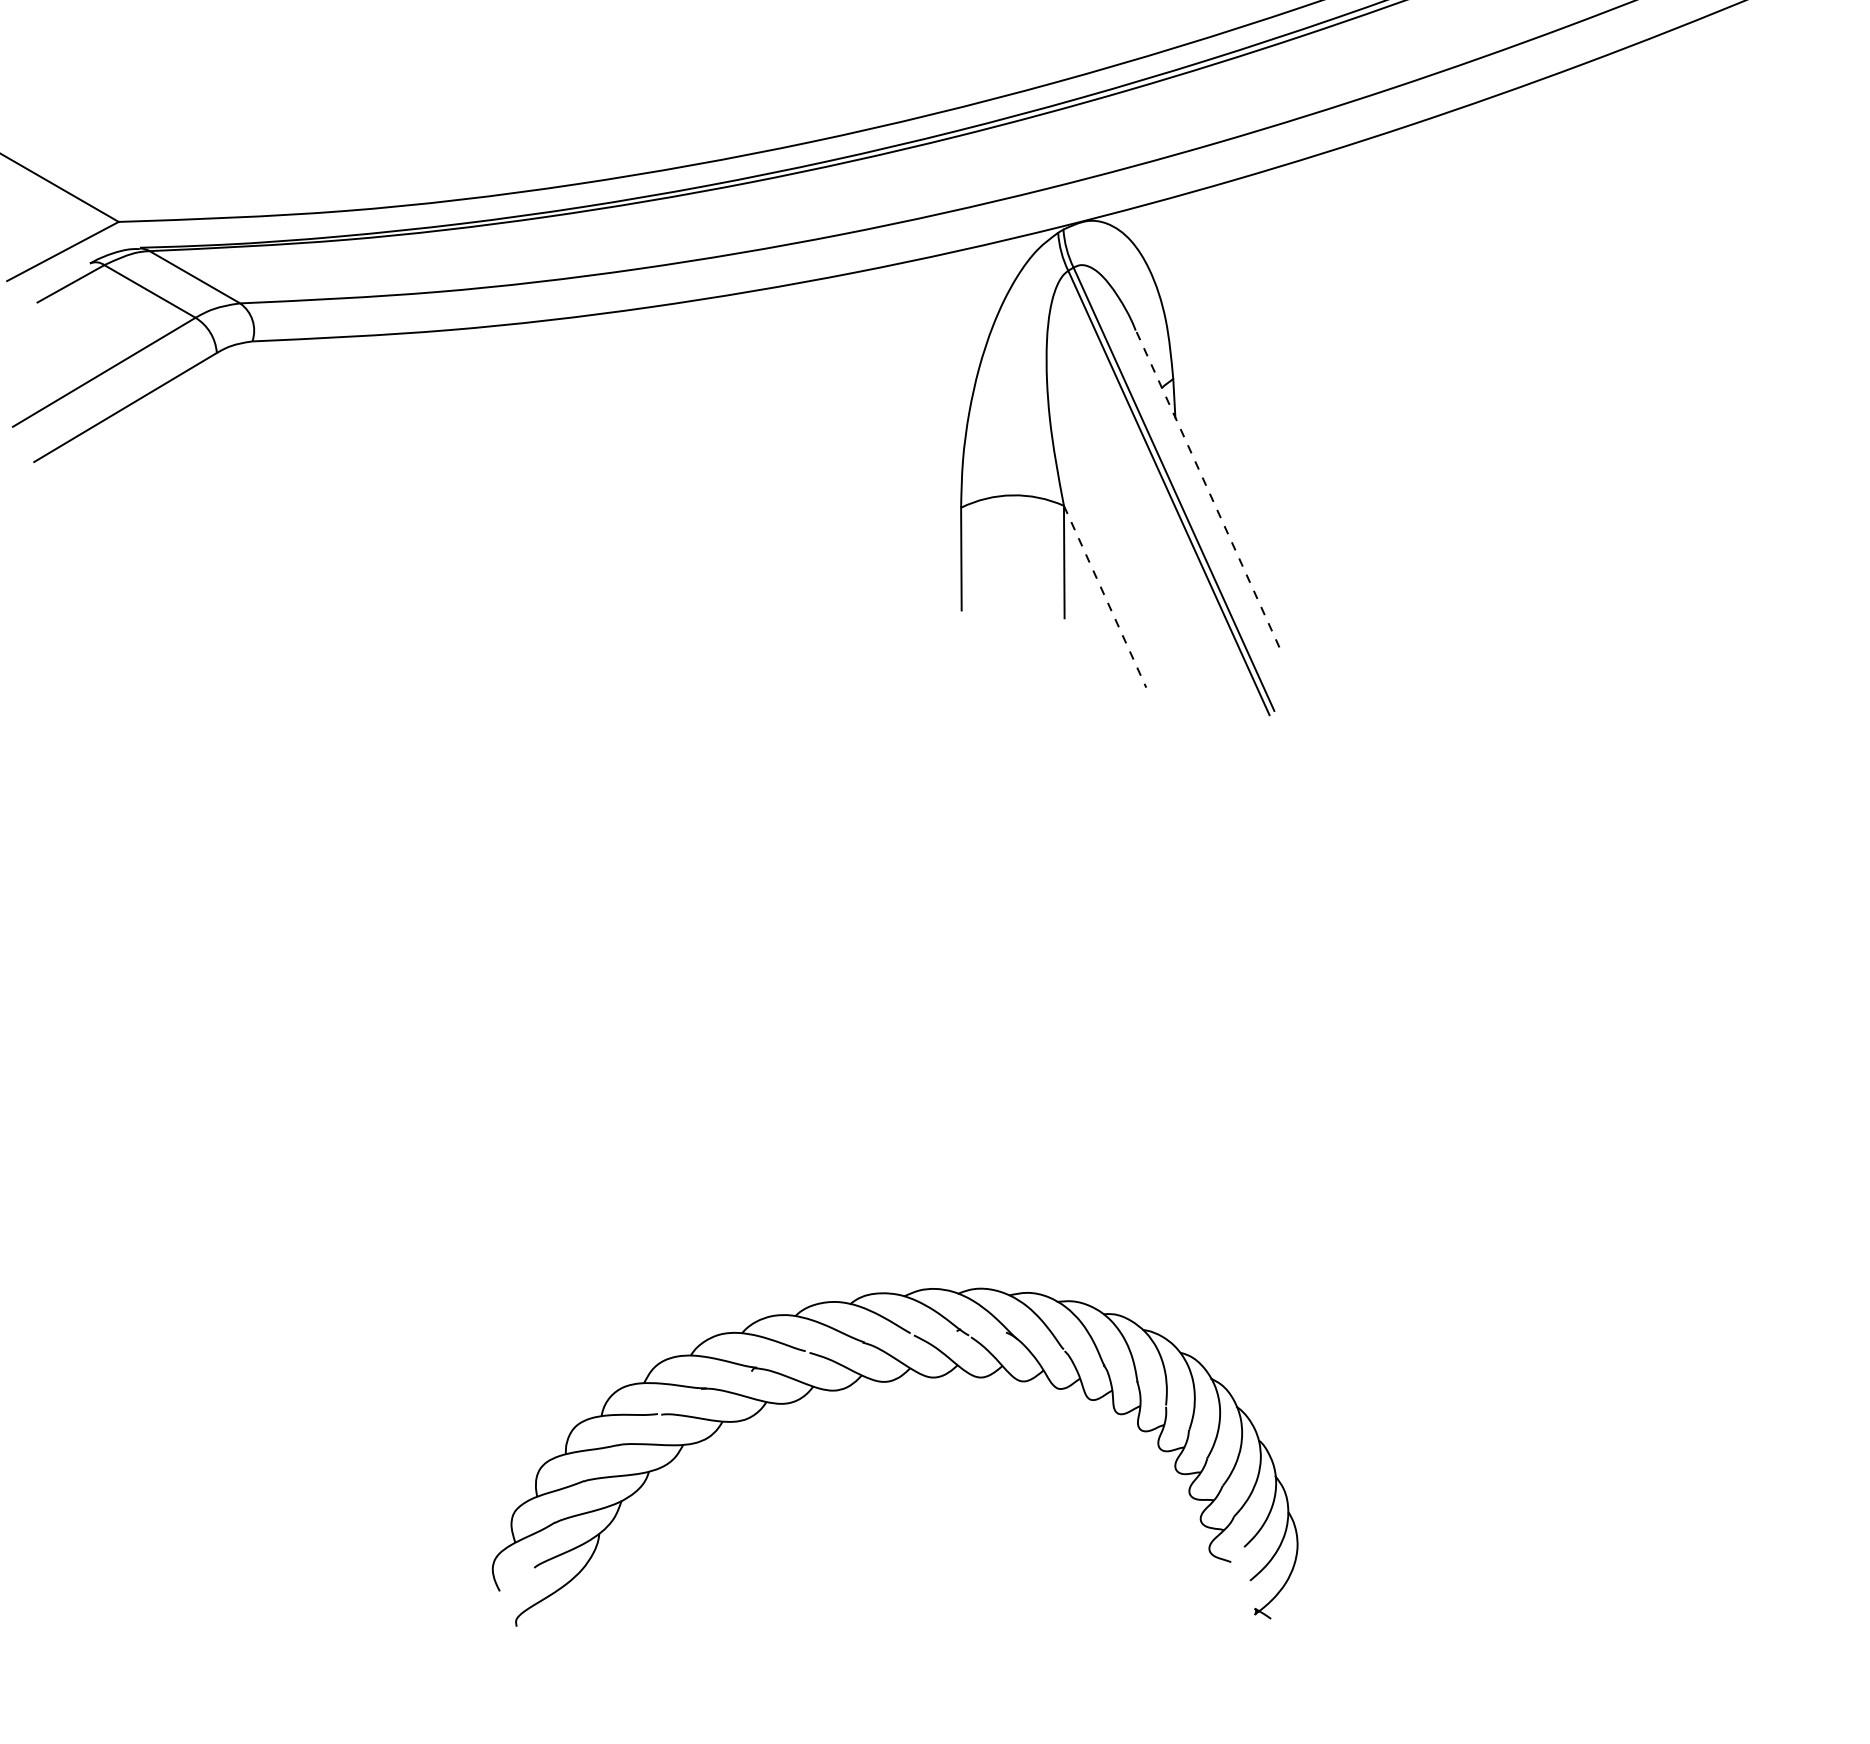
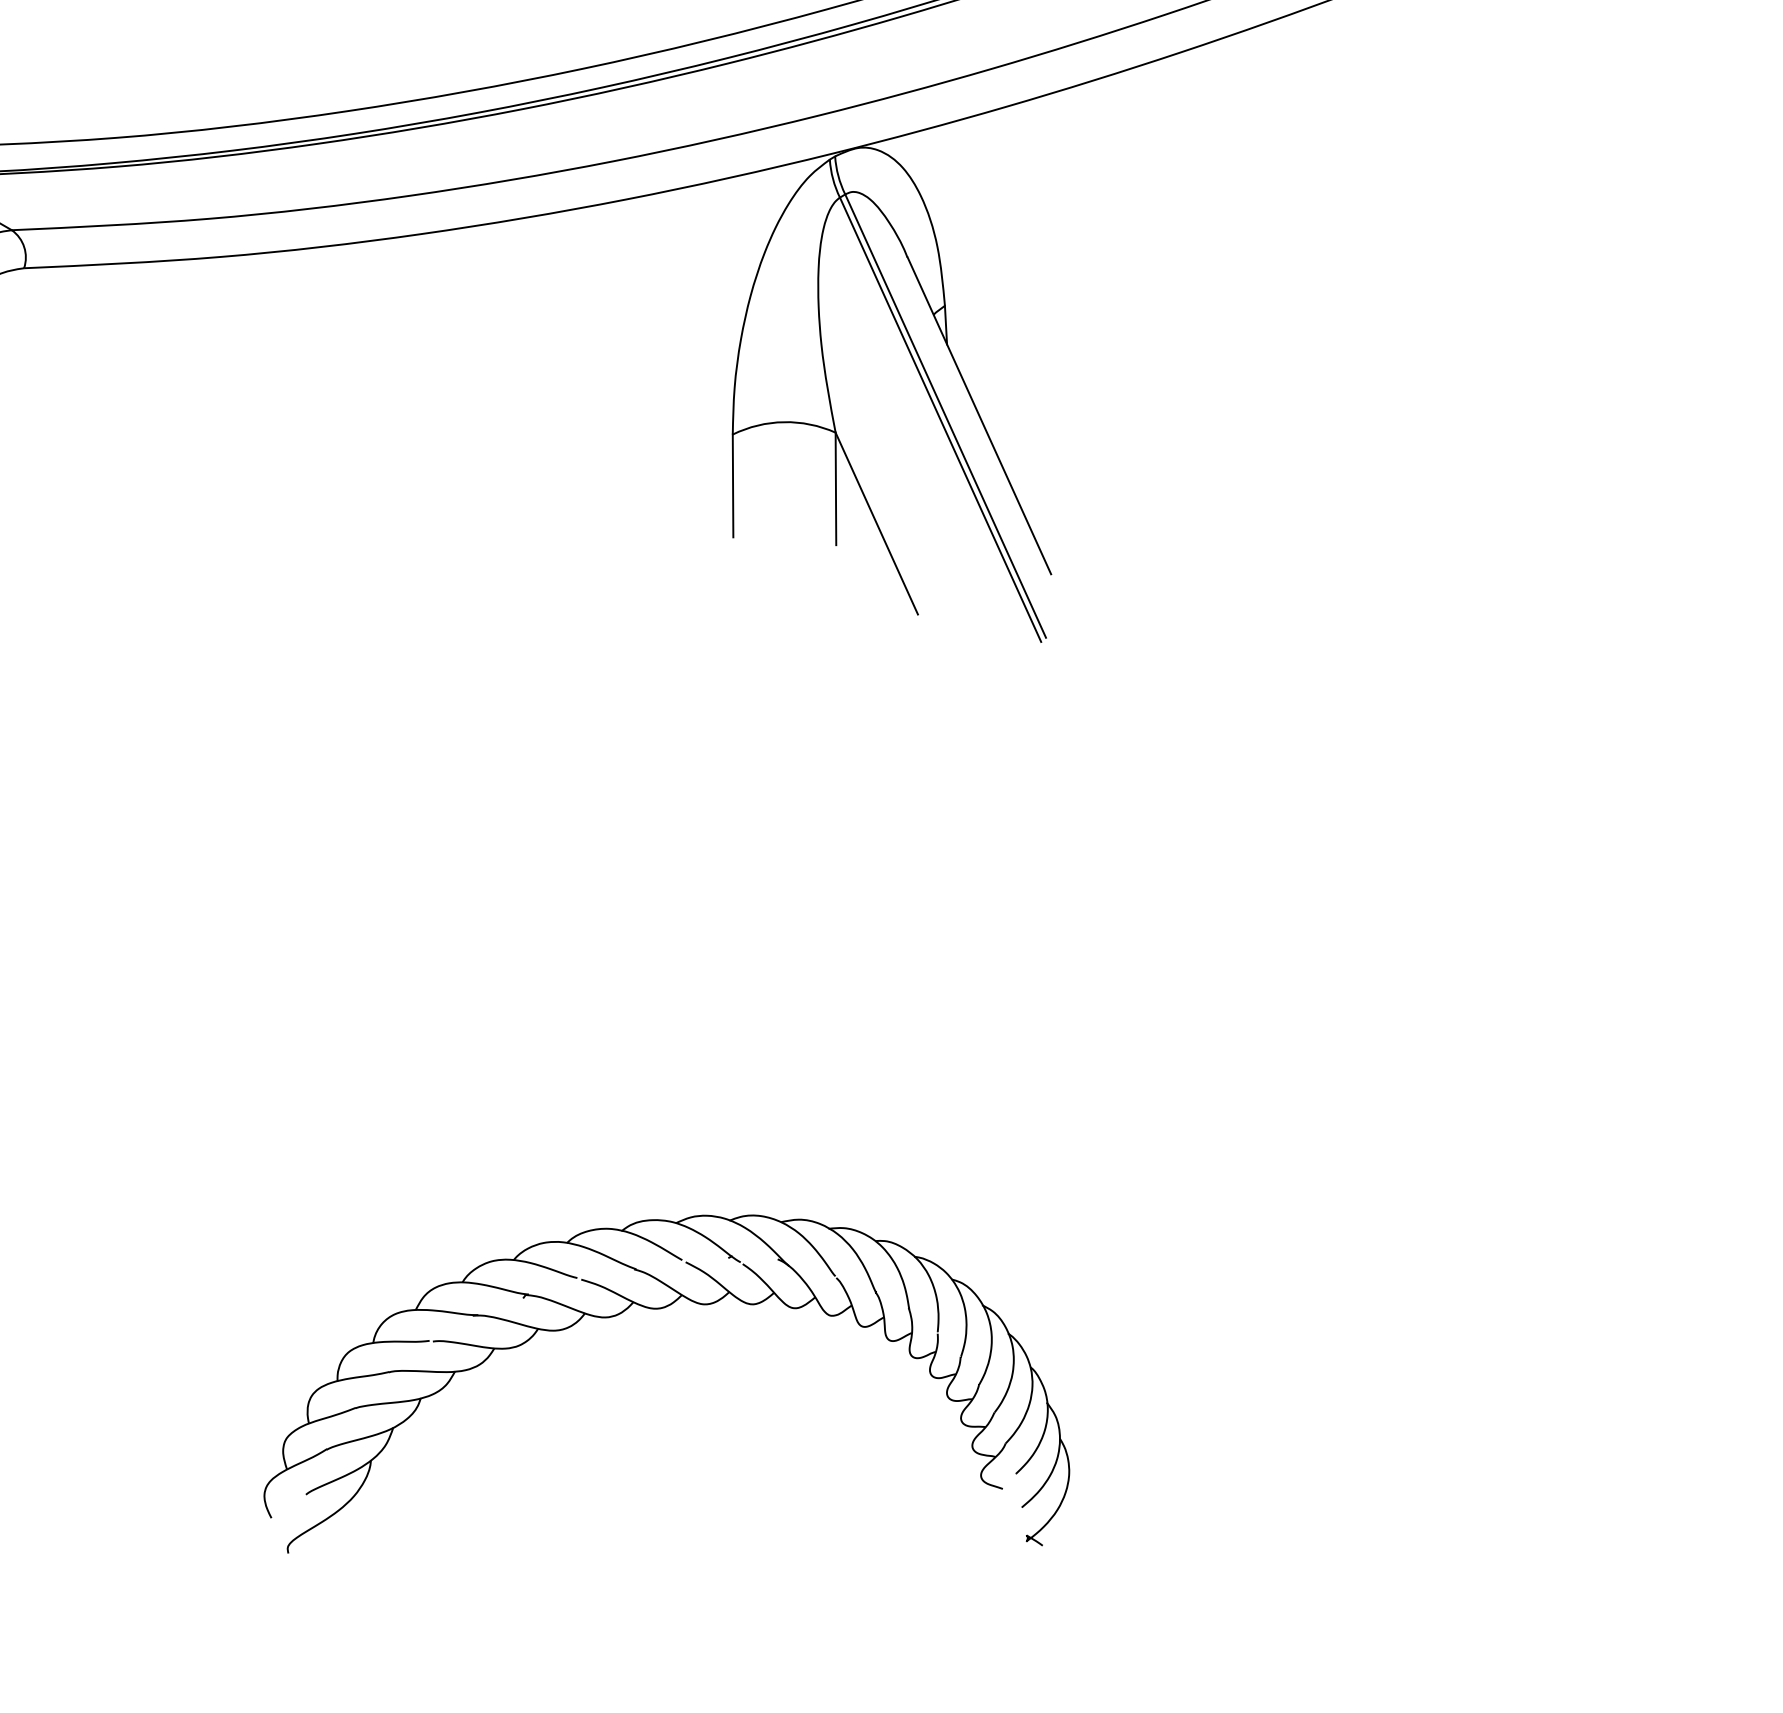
line: (1207, 488) -> (979, 415), dashed -> solid
line: (1105, 596) -> (877, 523), dashed -> solid

